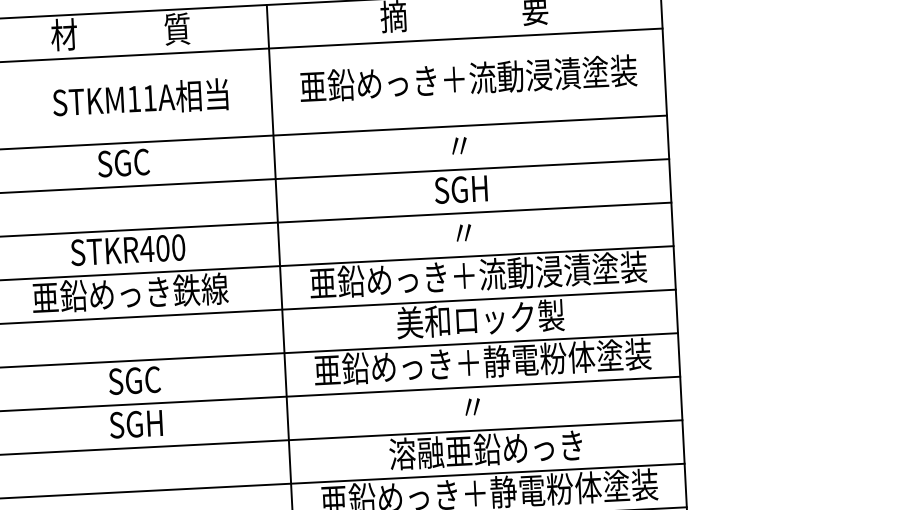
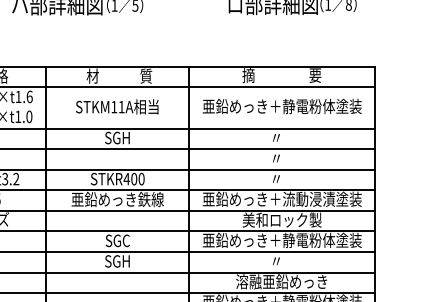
text: (526, 75) -> (309, 106), 亜鉛めっき＋流動浸漬塗装 -> 亜鉛めっき＋静電粉体塗装
text: (141, 97) -> (117, 106), moved
text: (123, 161) -> (117, 137), SGC -> SGH
text: (459, 189) -> (275, 158), SGH -> 〃

